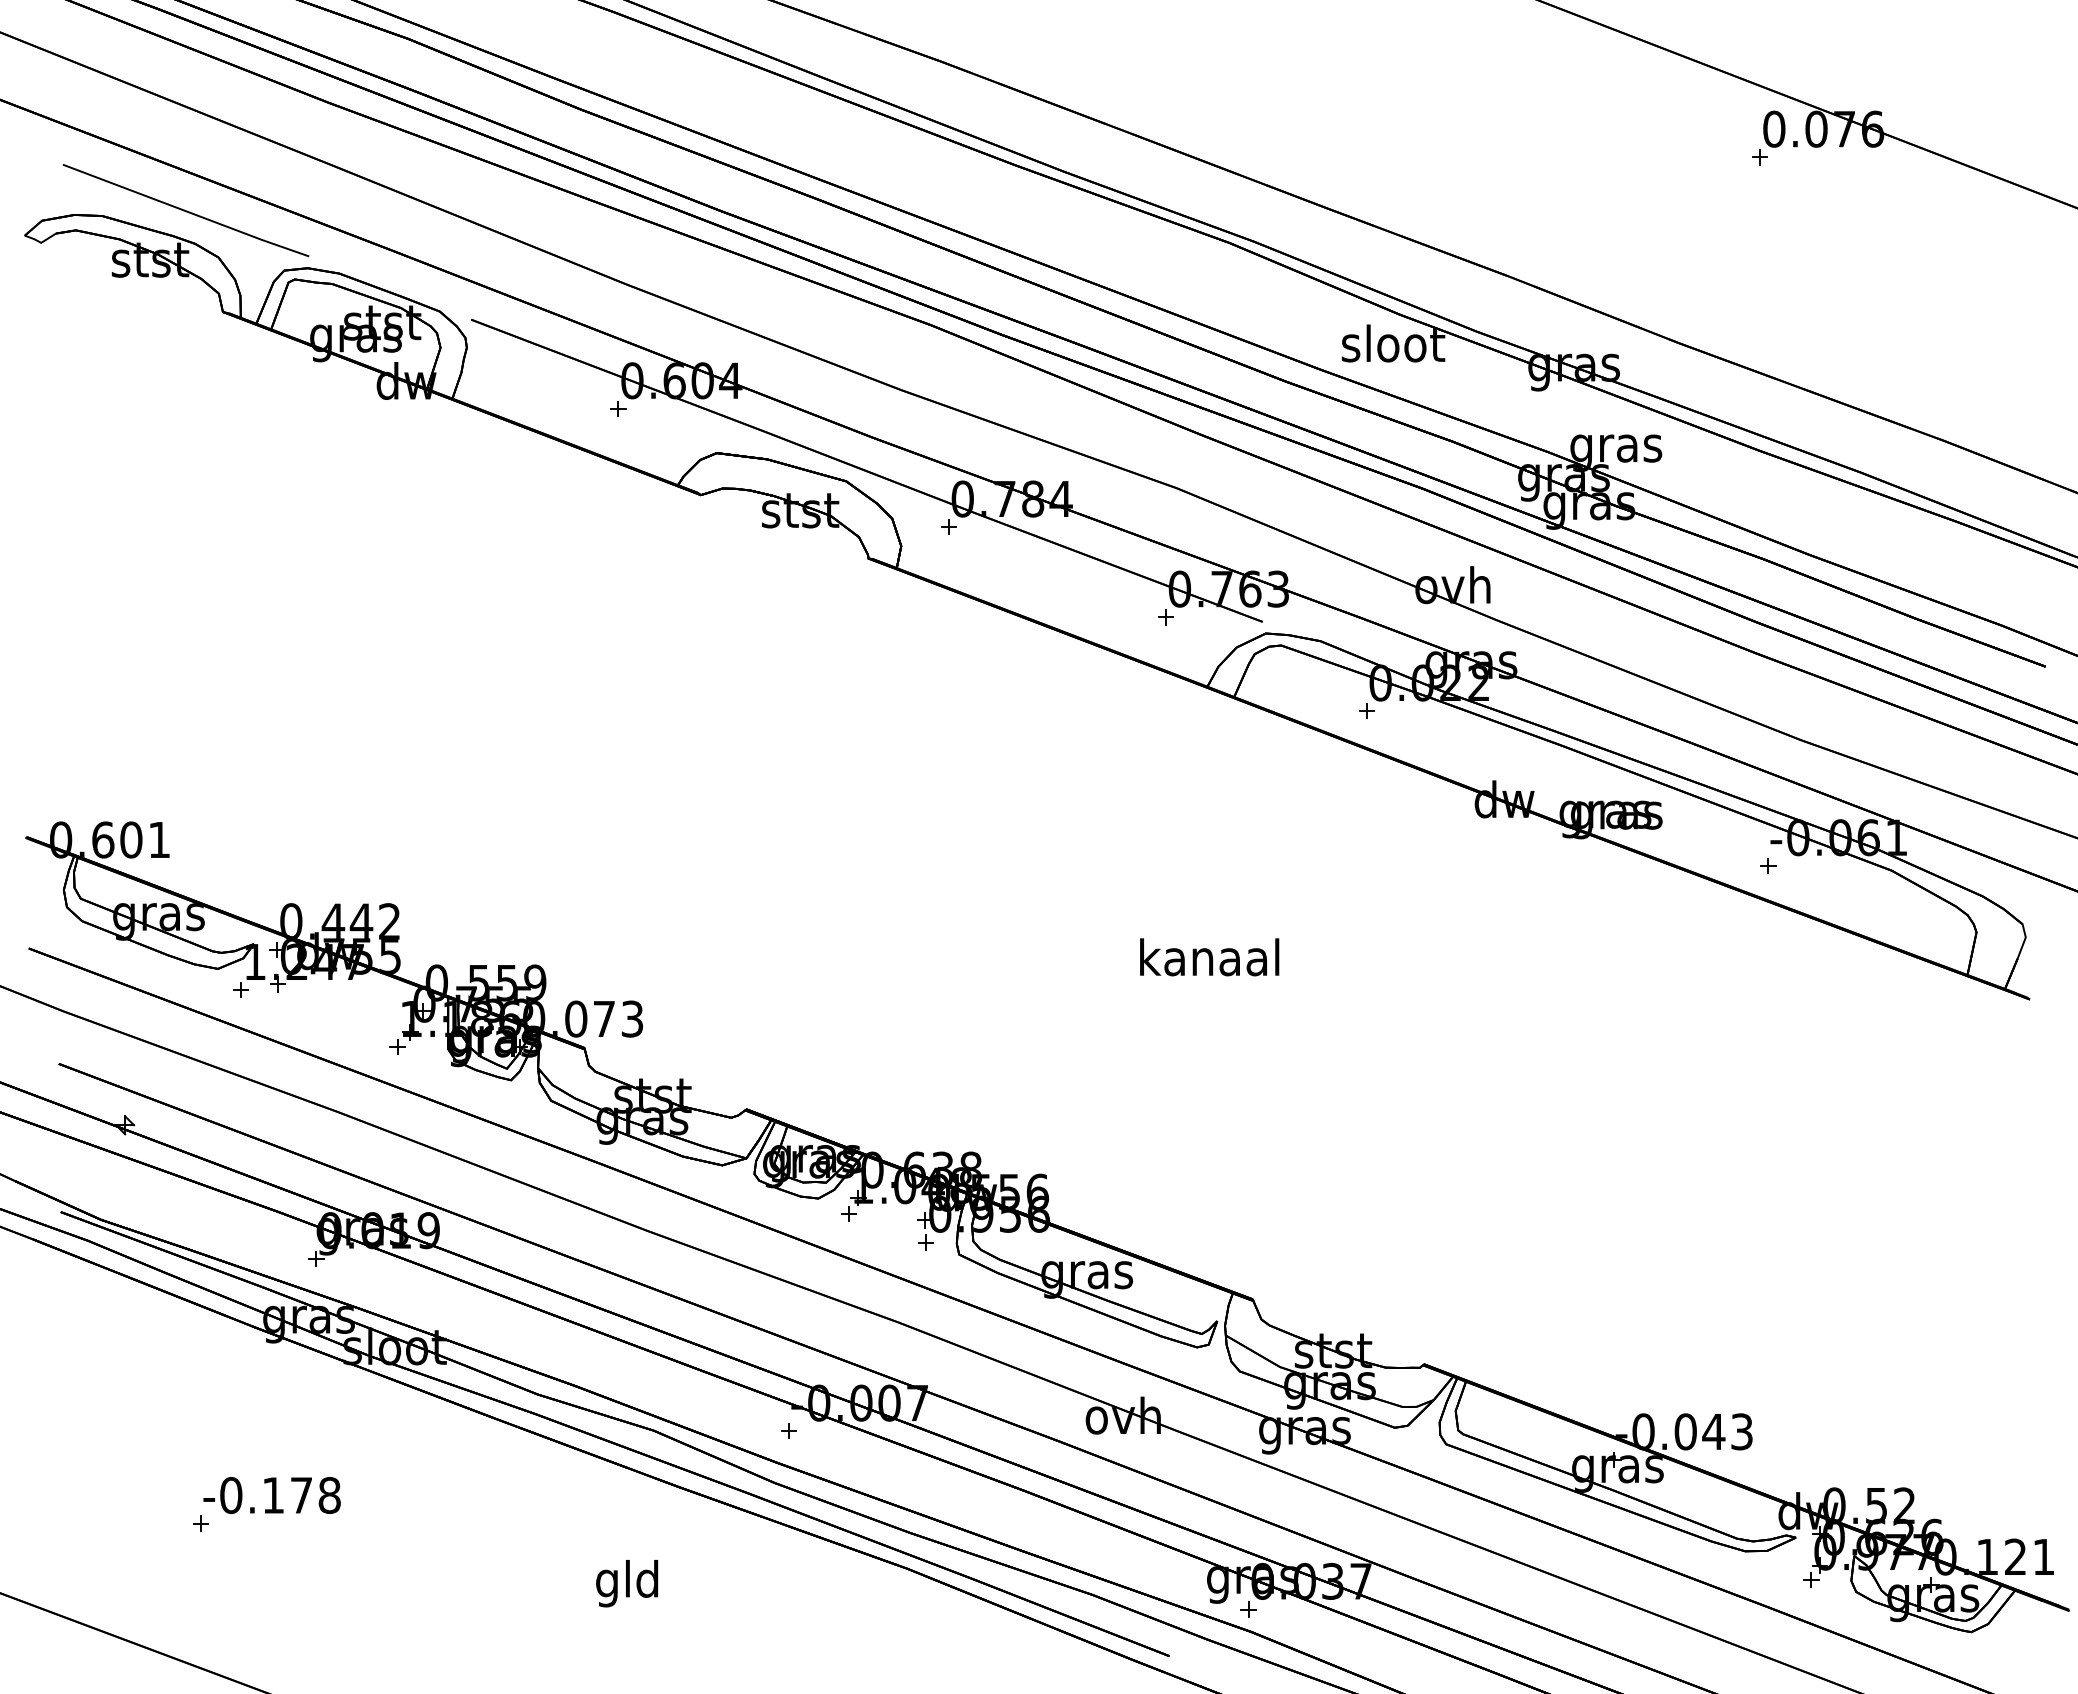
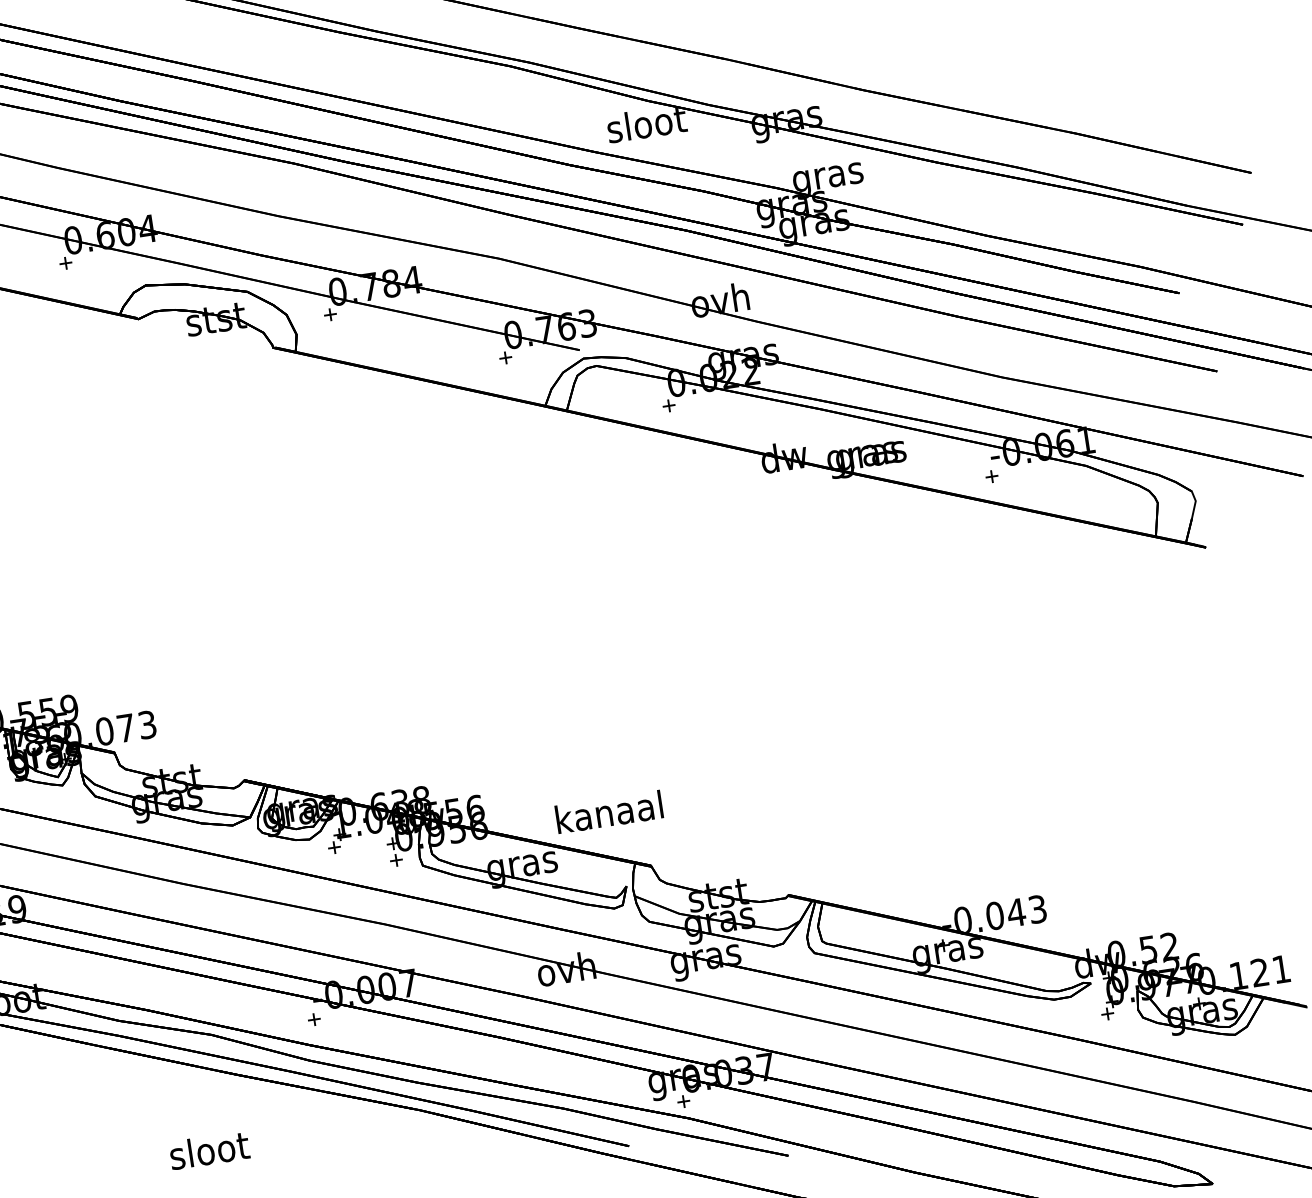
text: (1209, 957) -> (609, 812), moved
text: (628, 1583) -> (210, 1153), gld -> sloot

